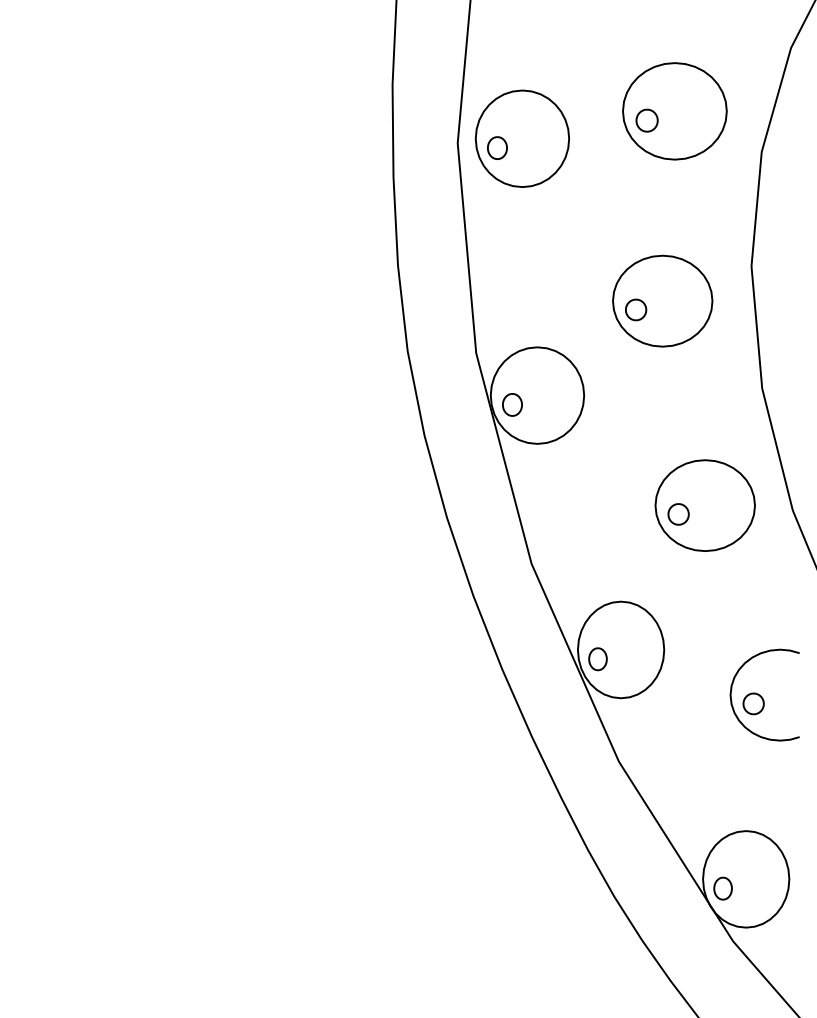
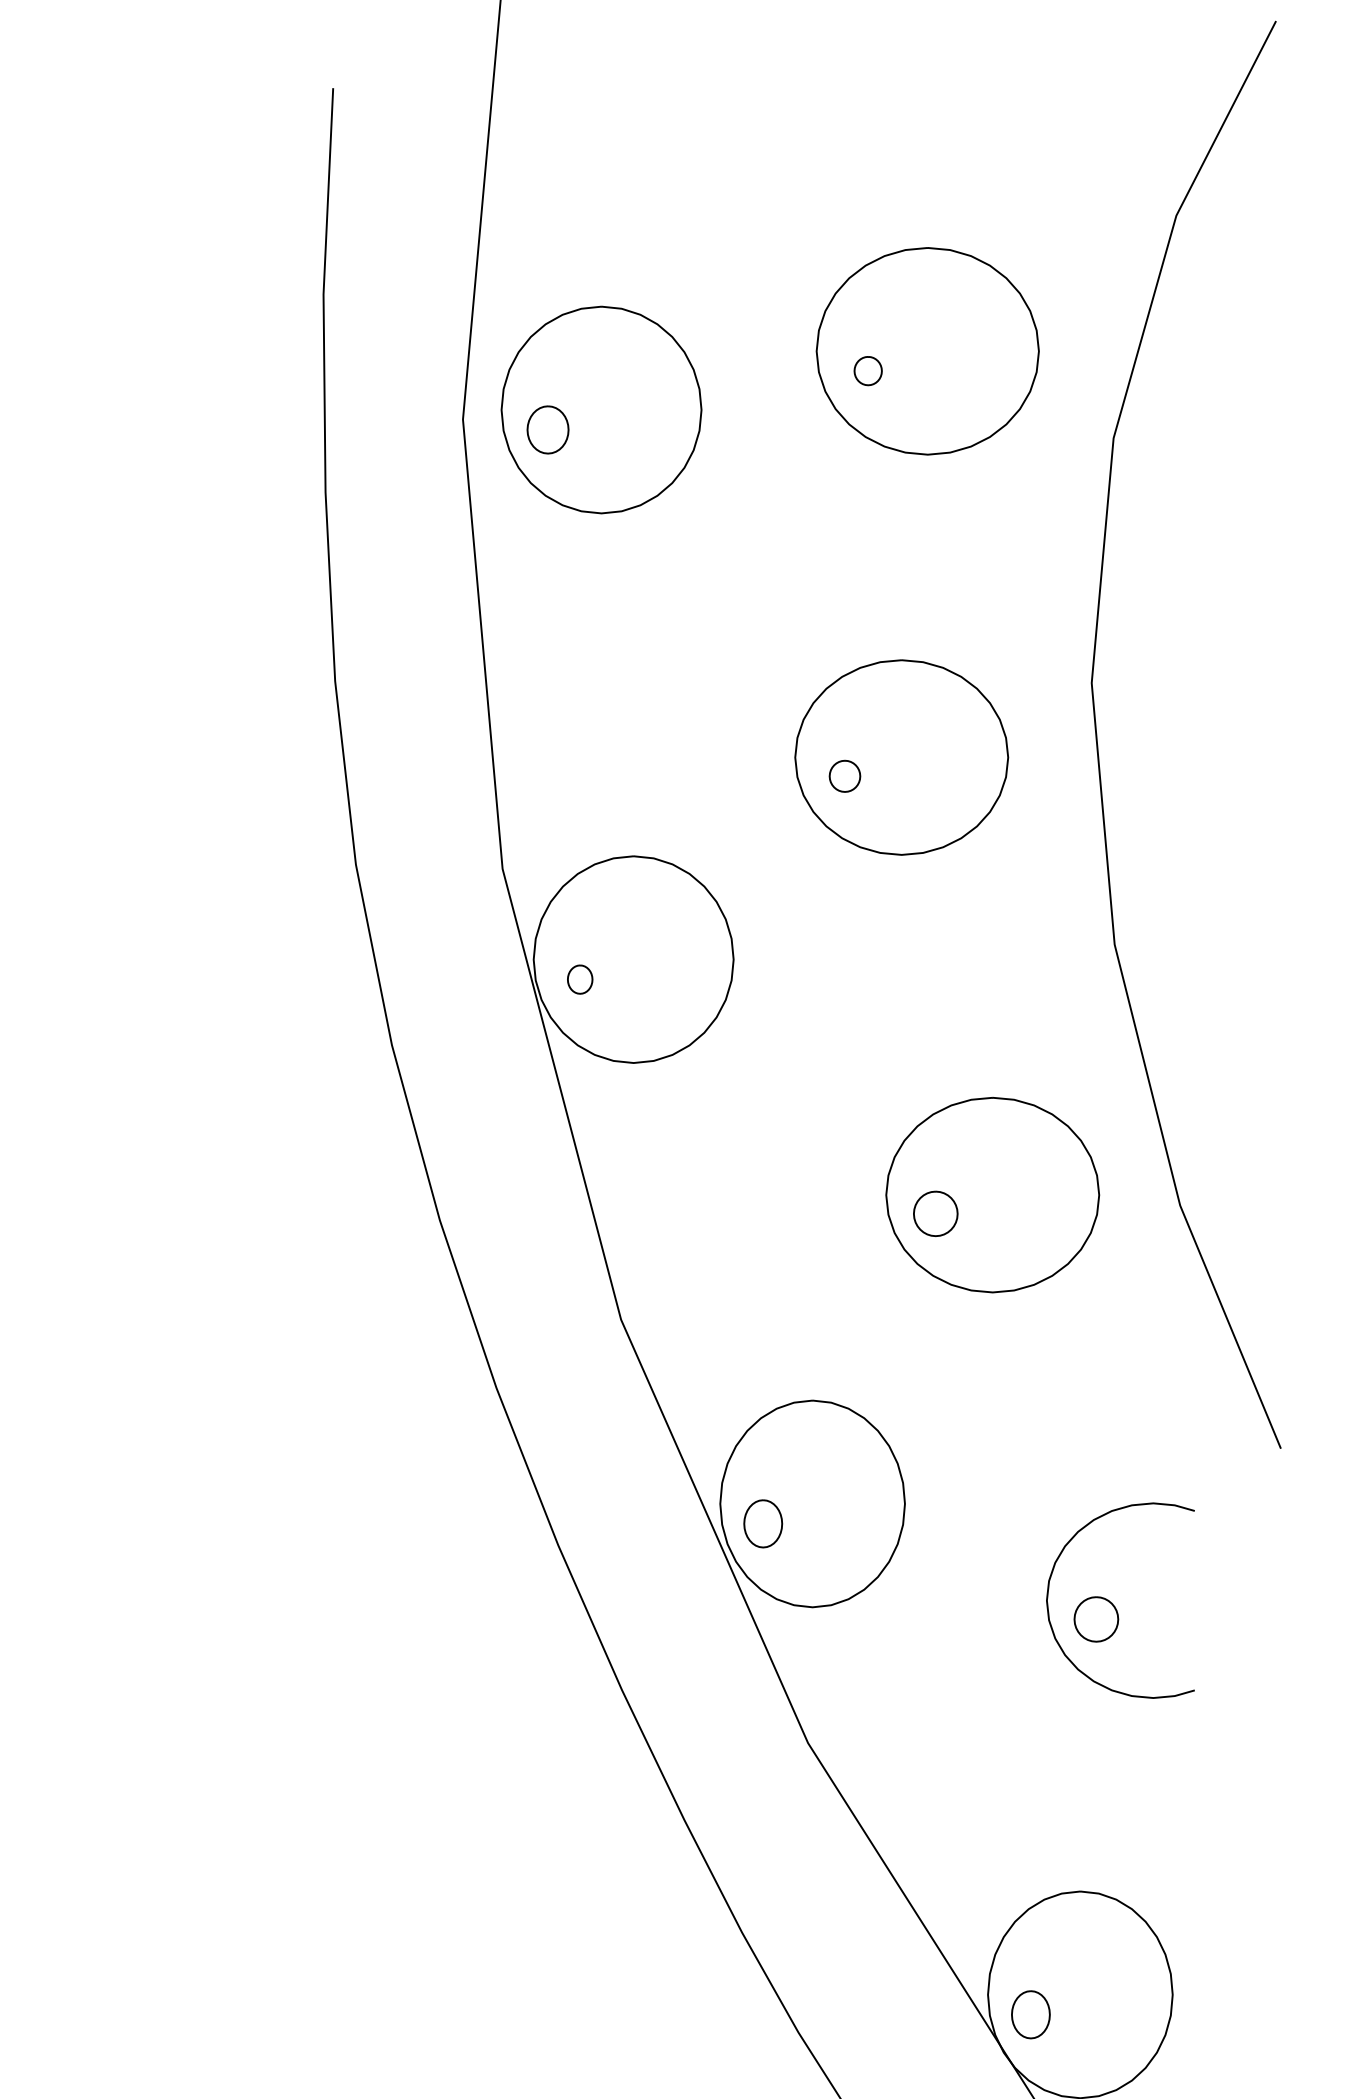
part: (646, 120) -> (867, 370), size x0.6
part: (636, 309) -> (845, 775), size x0.7
part: (512, 404) -> (580, 978), size x0.6

